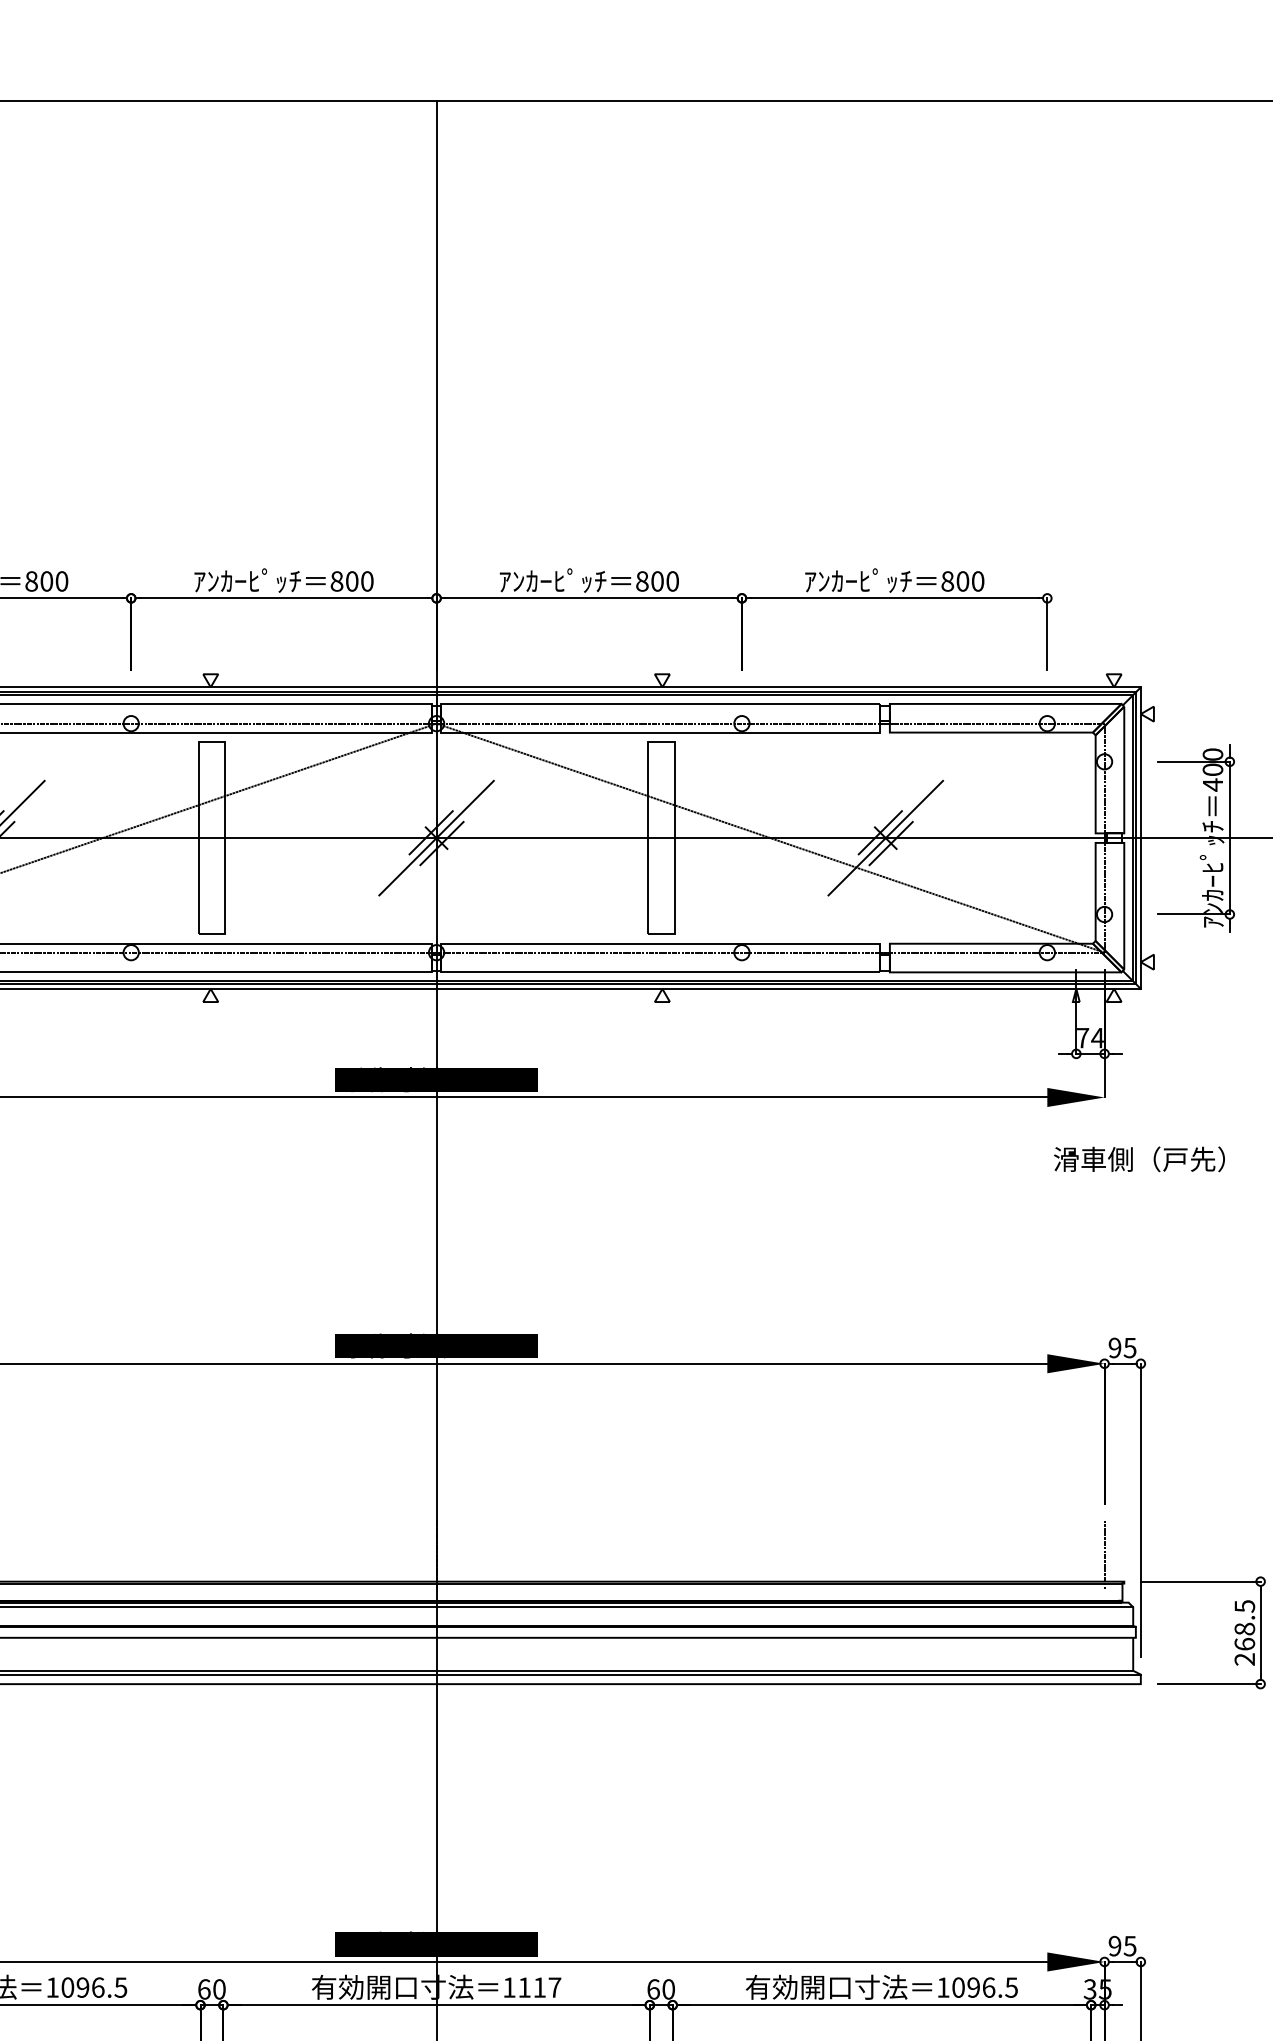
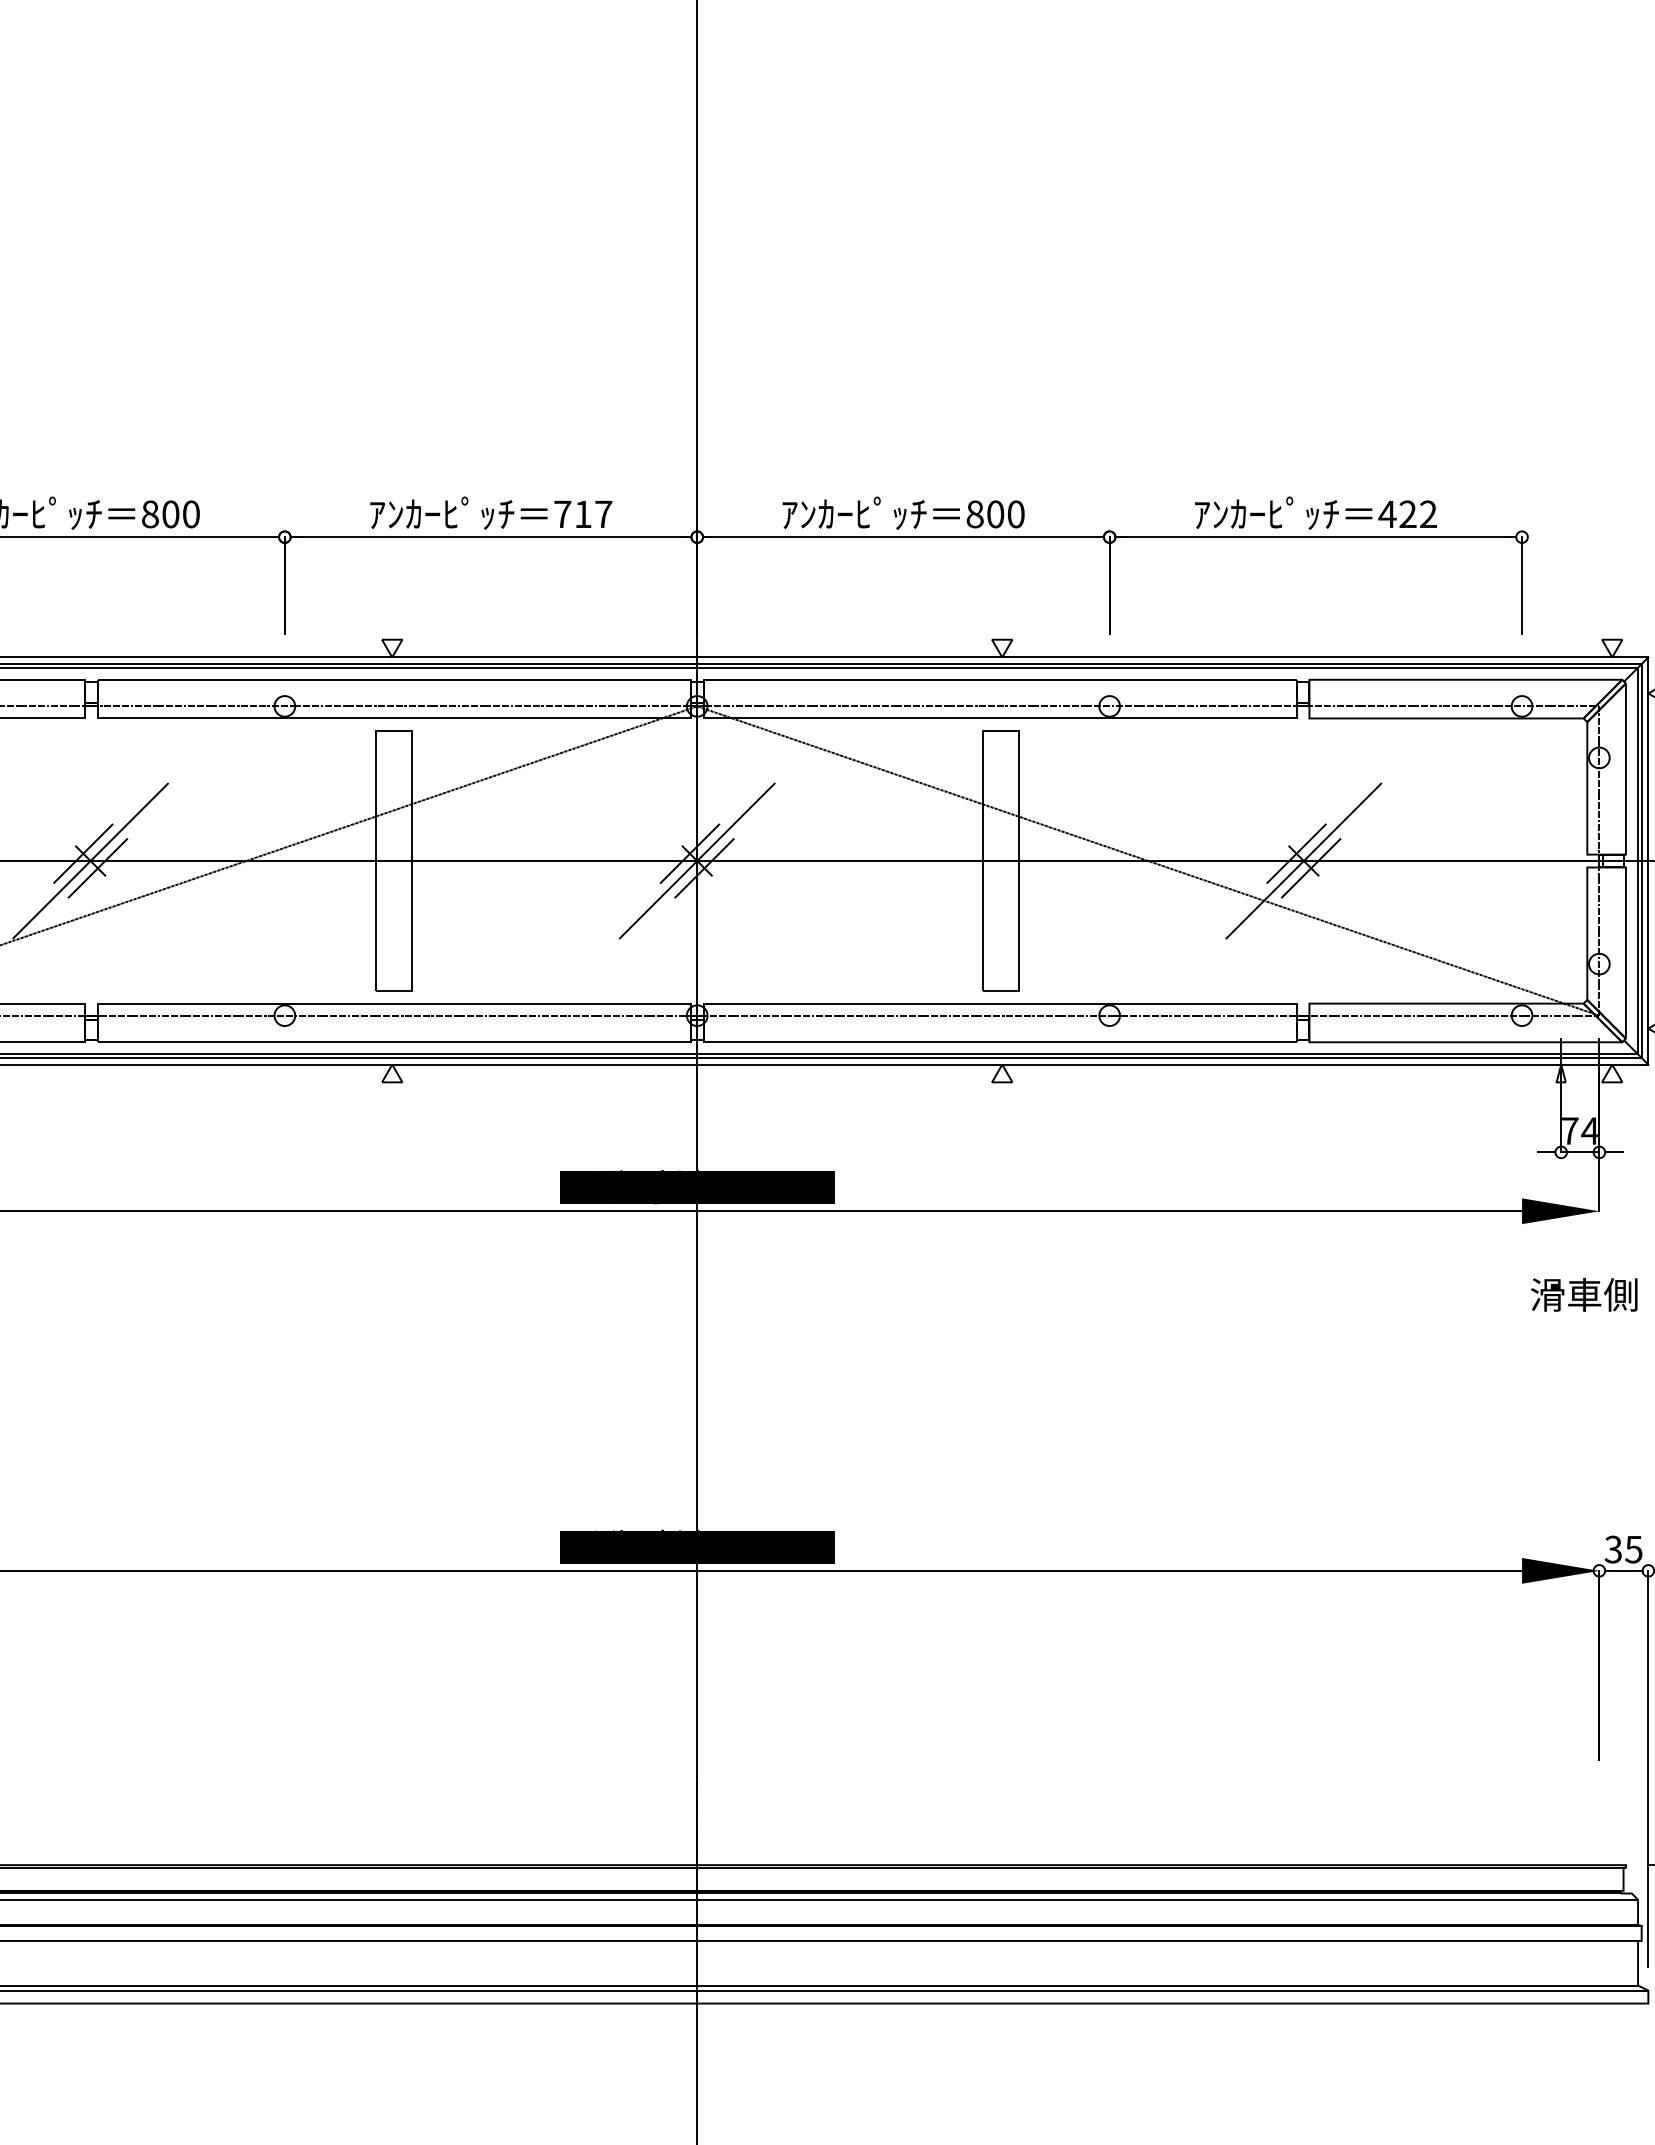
text: (351, 581) -> (582, 514), 800 -> 717
text: (962, 581) -> (1407, 514), 800 -> 422
text: (1114, 1348) -> (1612, 1550), 95 -> 35
line: (1104, 1554) -> (1599, 1828), removed

